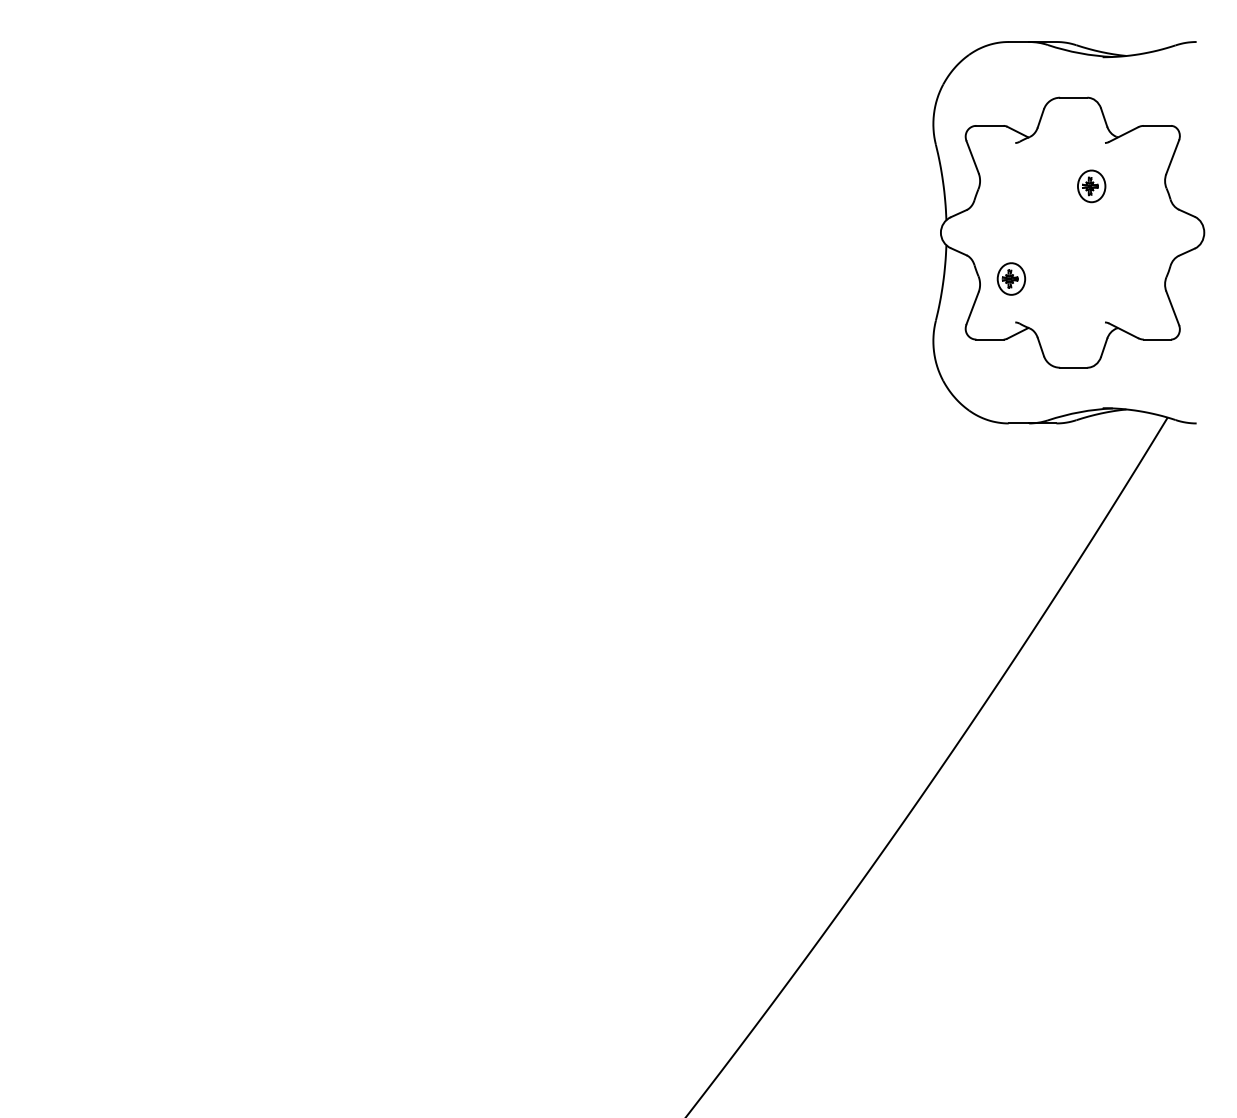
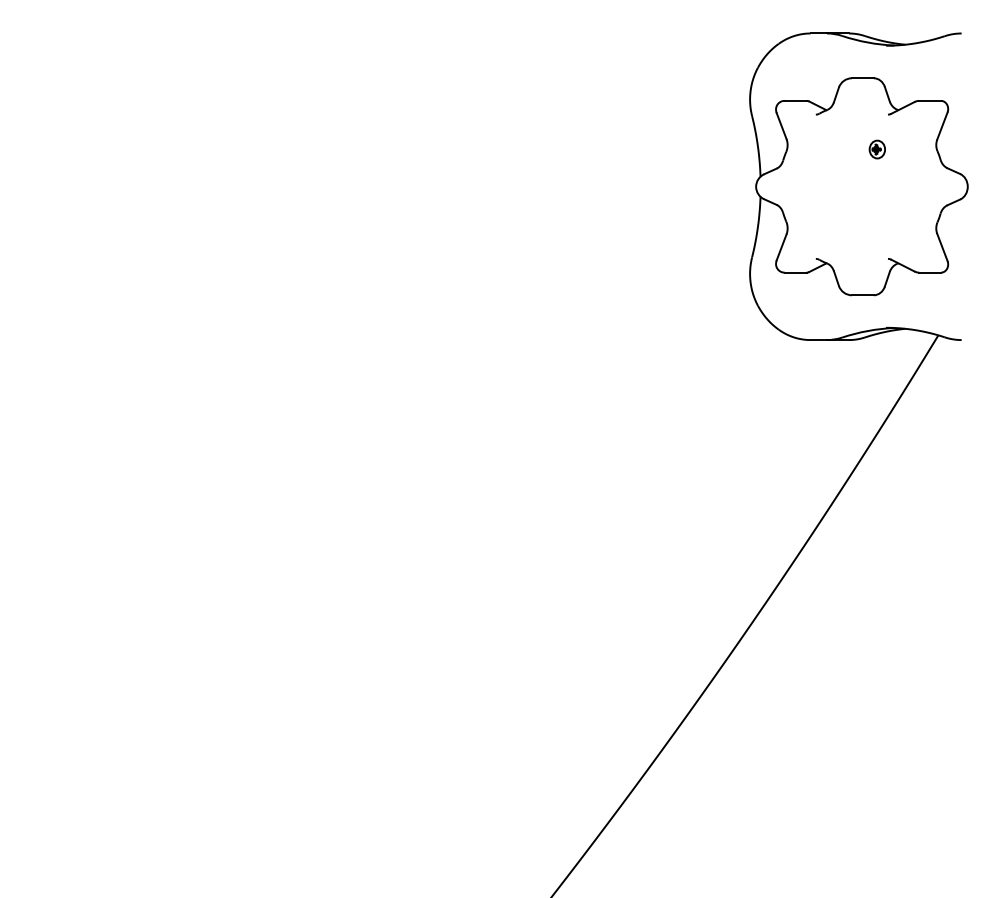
part: (1091, 186) -> (877, 149), size x0.7
part: (1011, 278) -> (812, 223), removed

